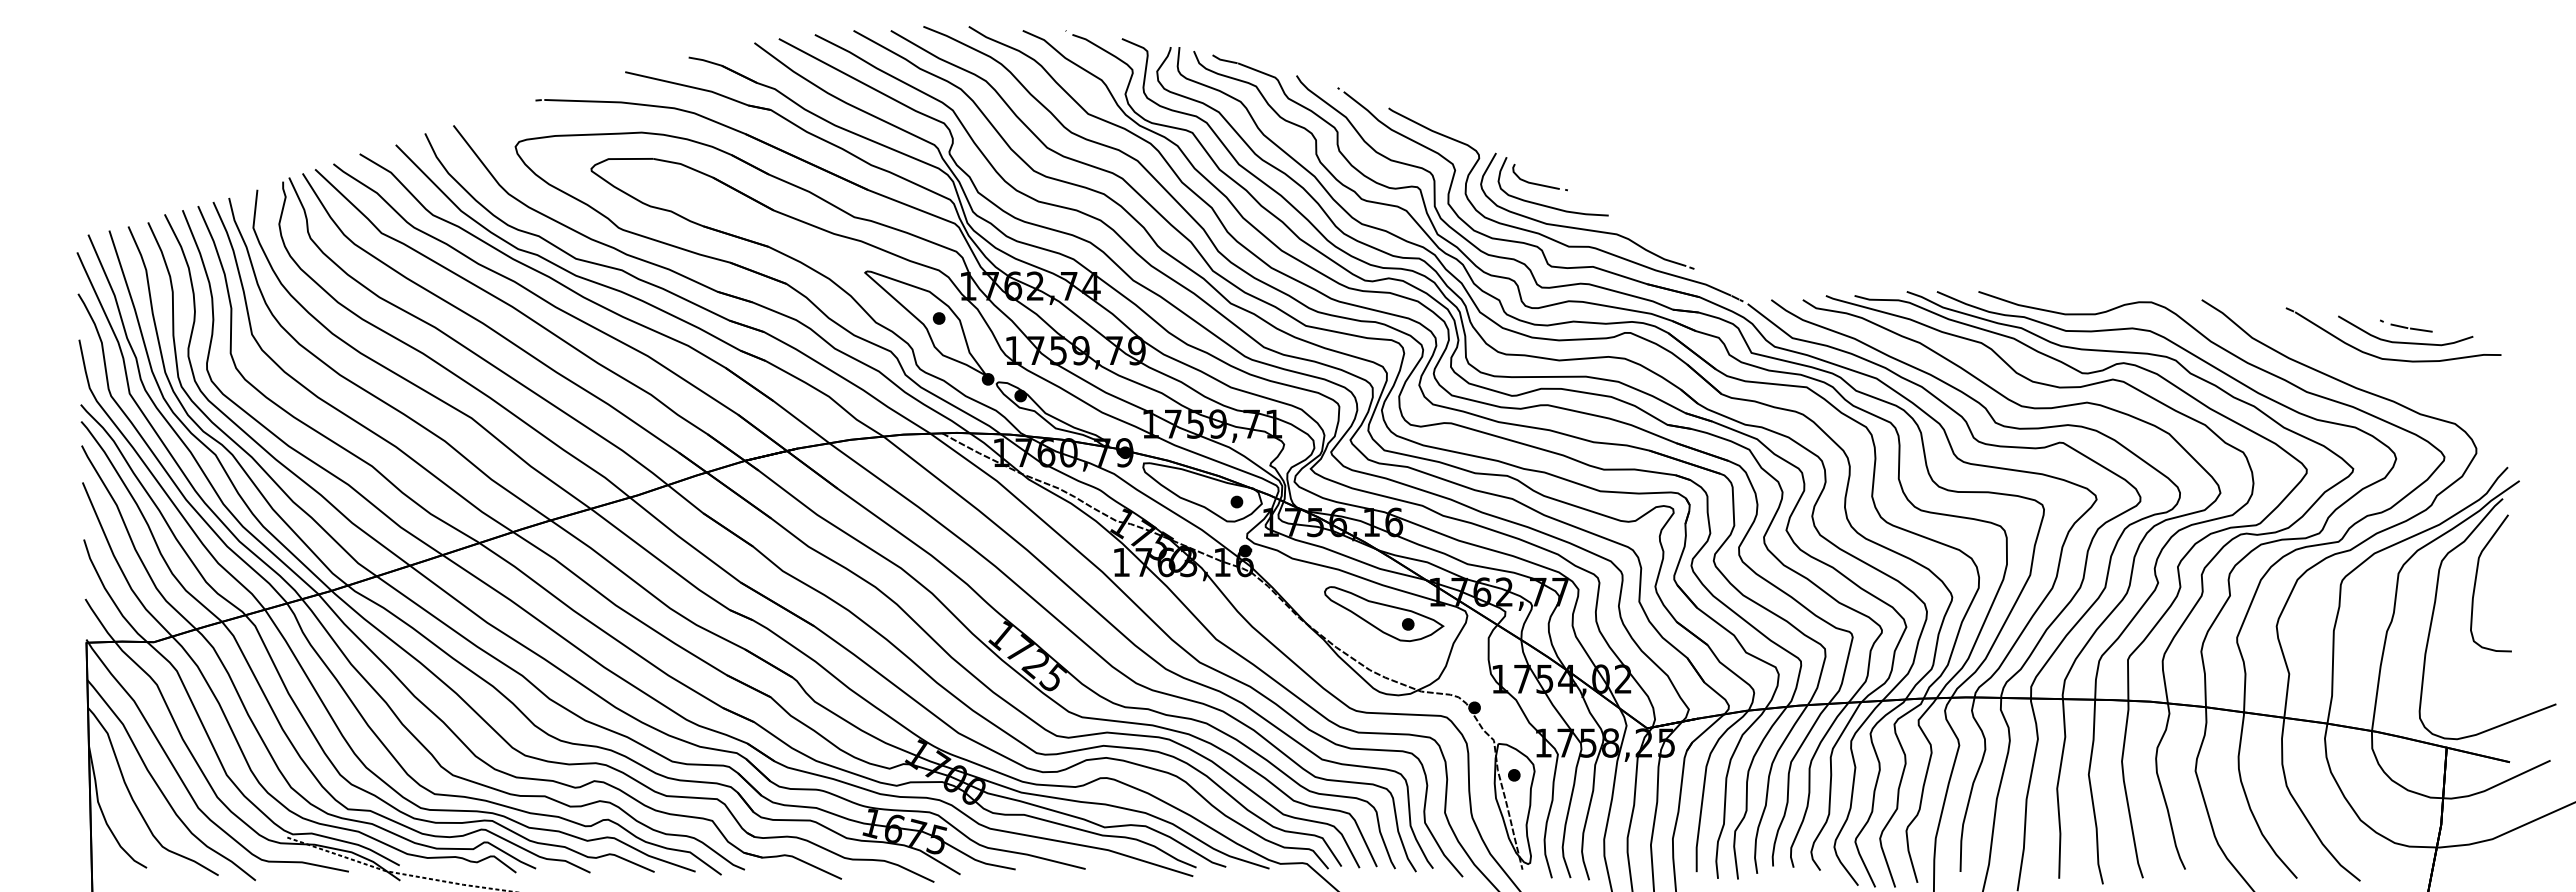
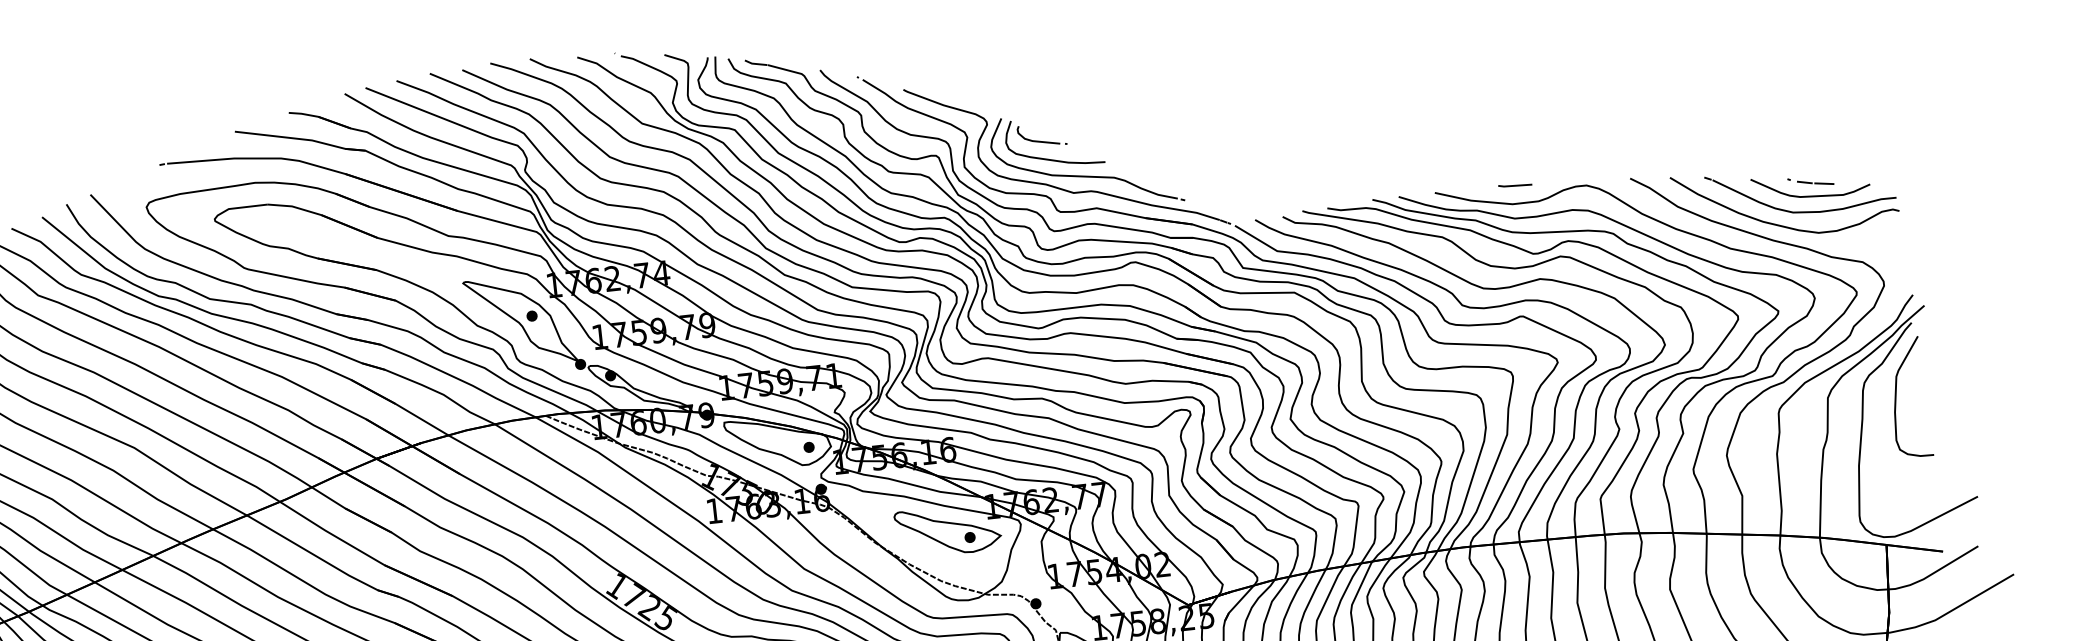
line: (2070, 293) -> (1515, 185), added
curve: (2364, 370) -> (1778, 224), added

